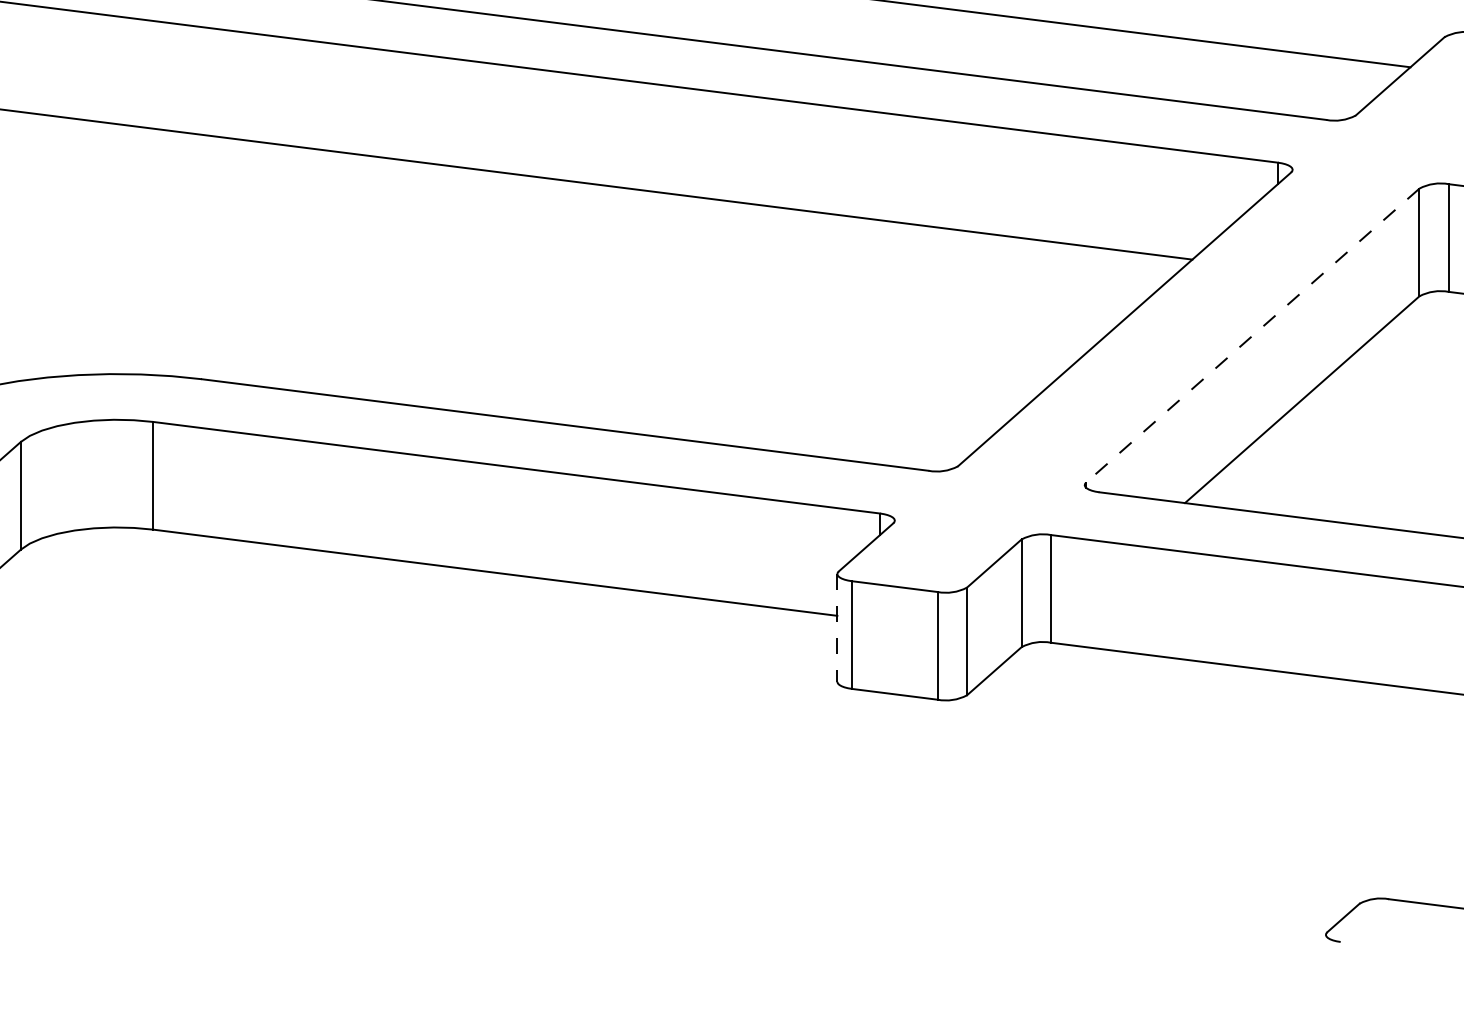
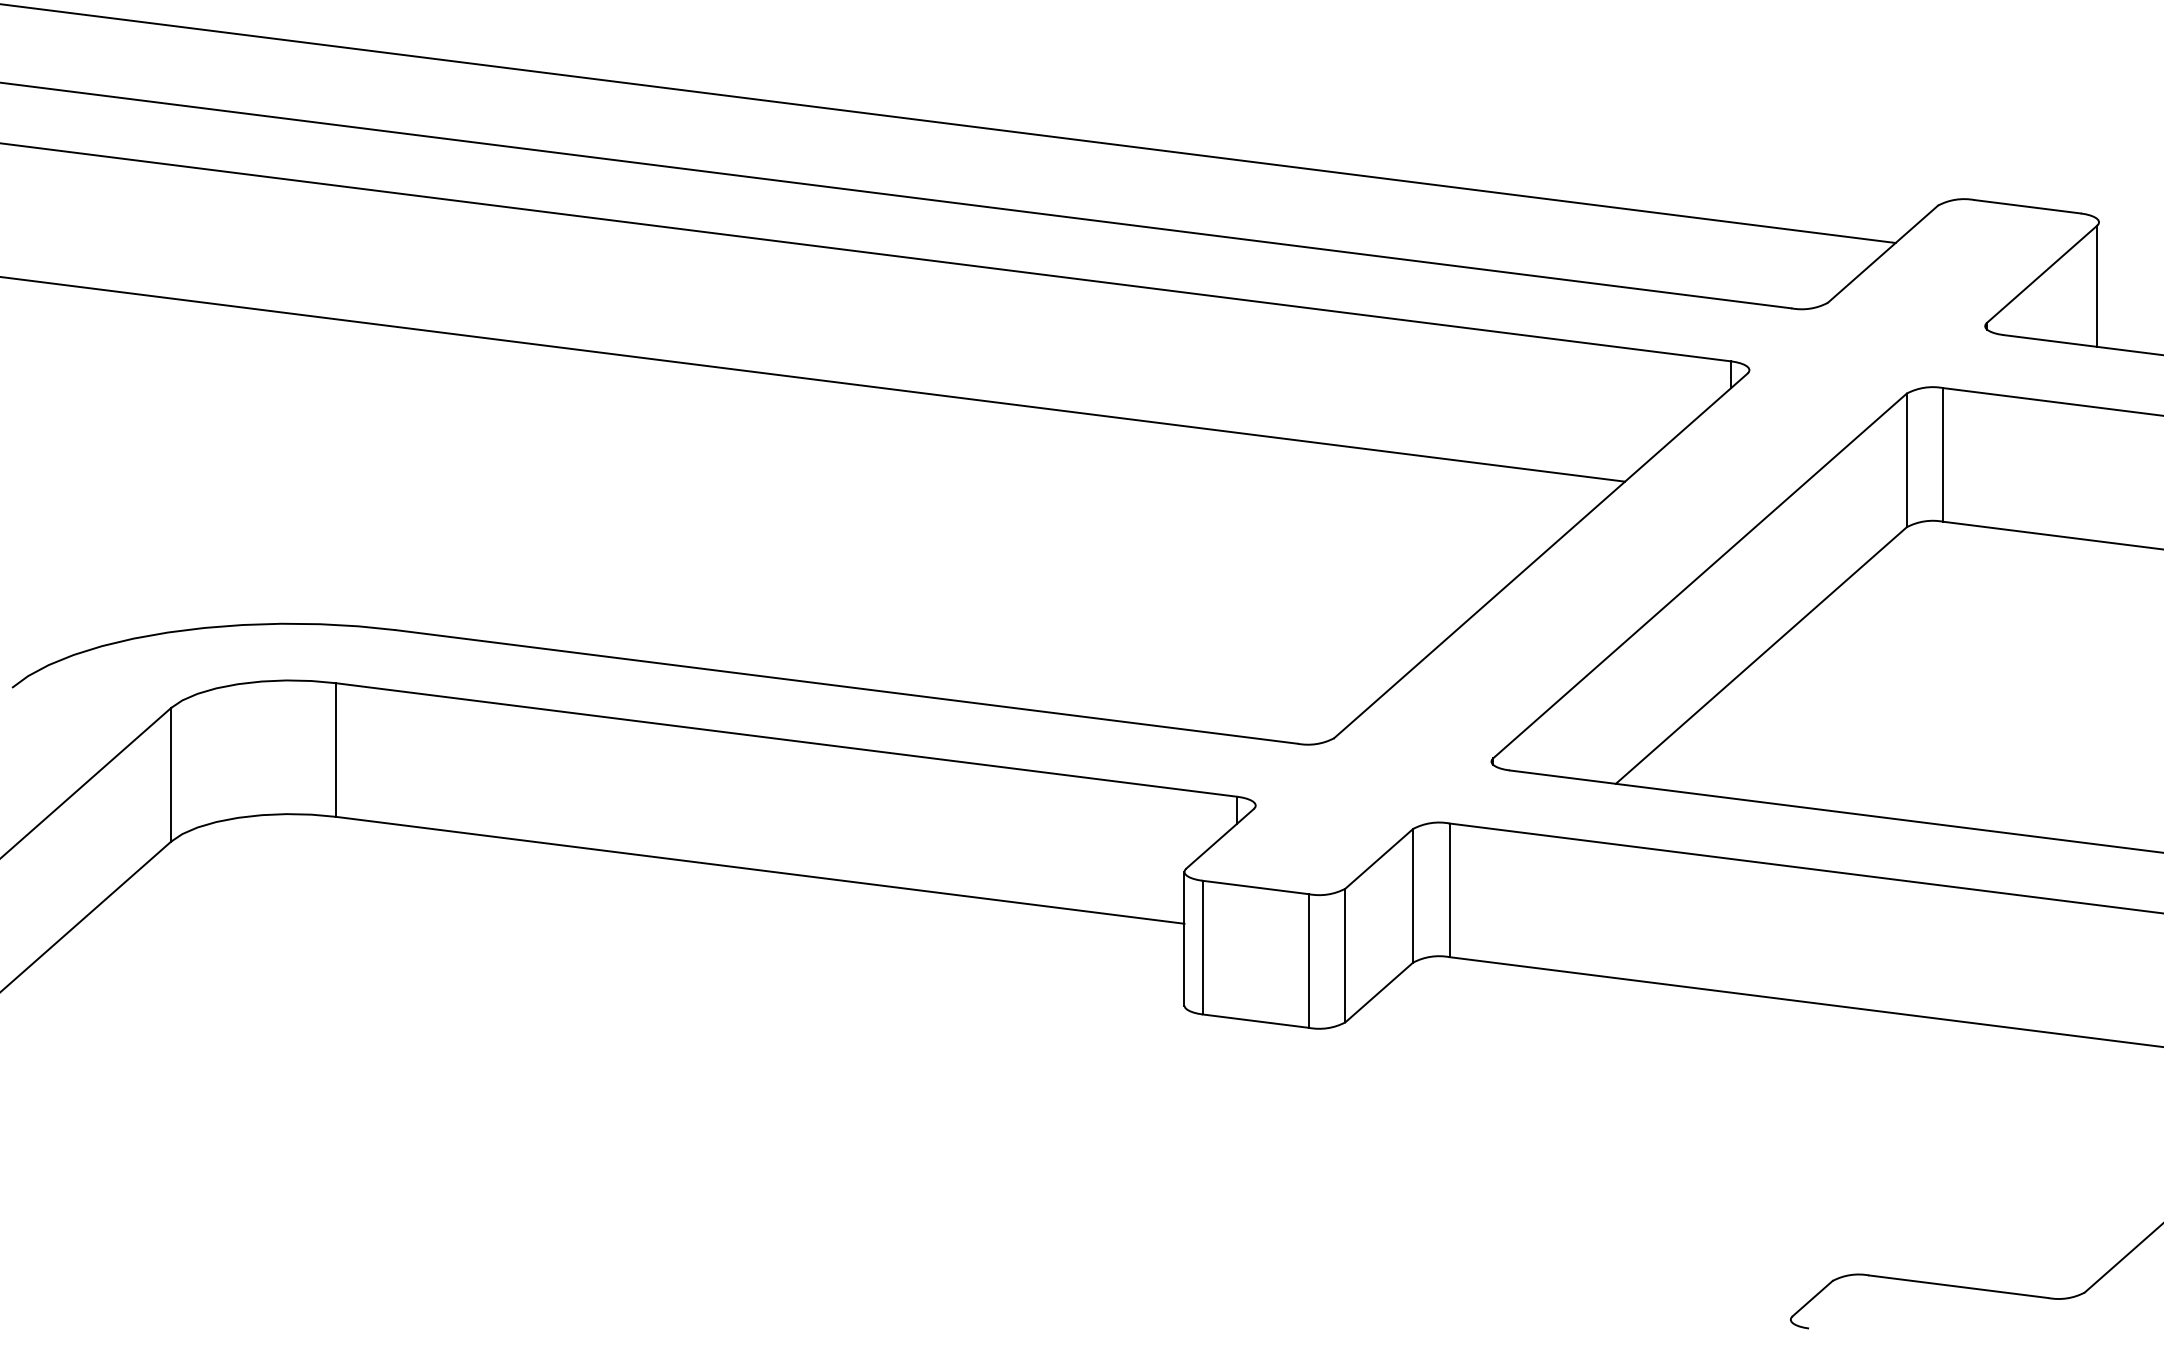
line: (1253, 335) -> (1700, 575), dashed -> solid
line: (837, 627) -> (1184, 938), dashed -> solid

